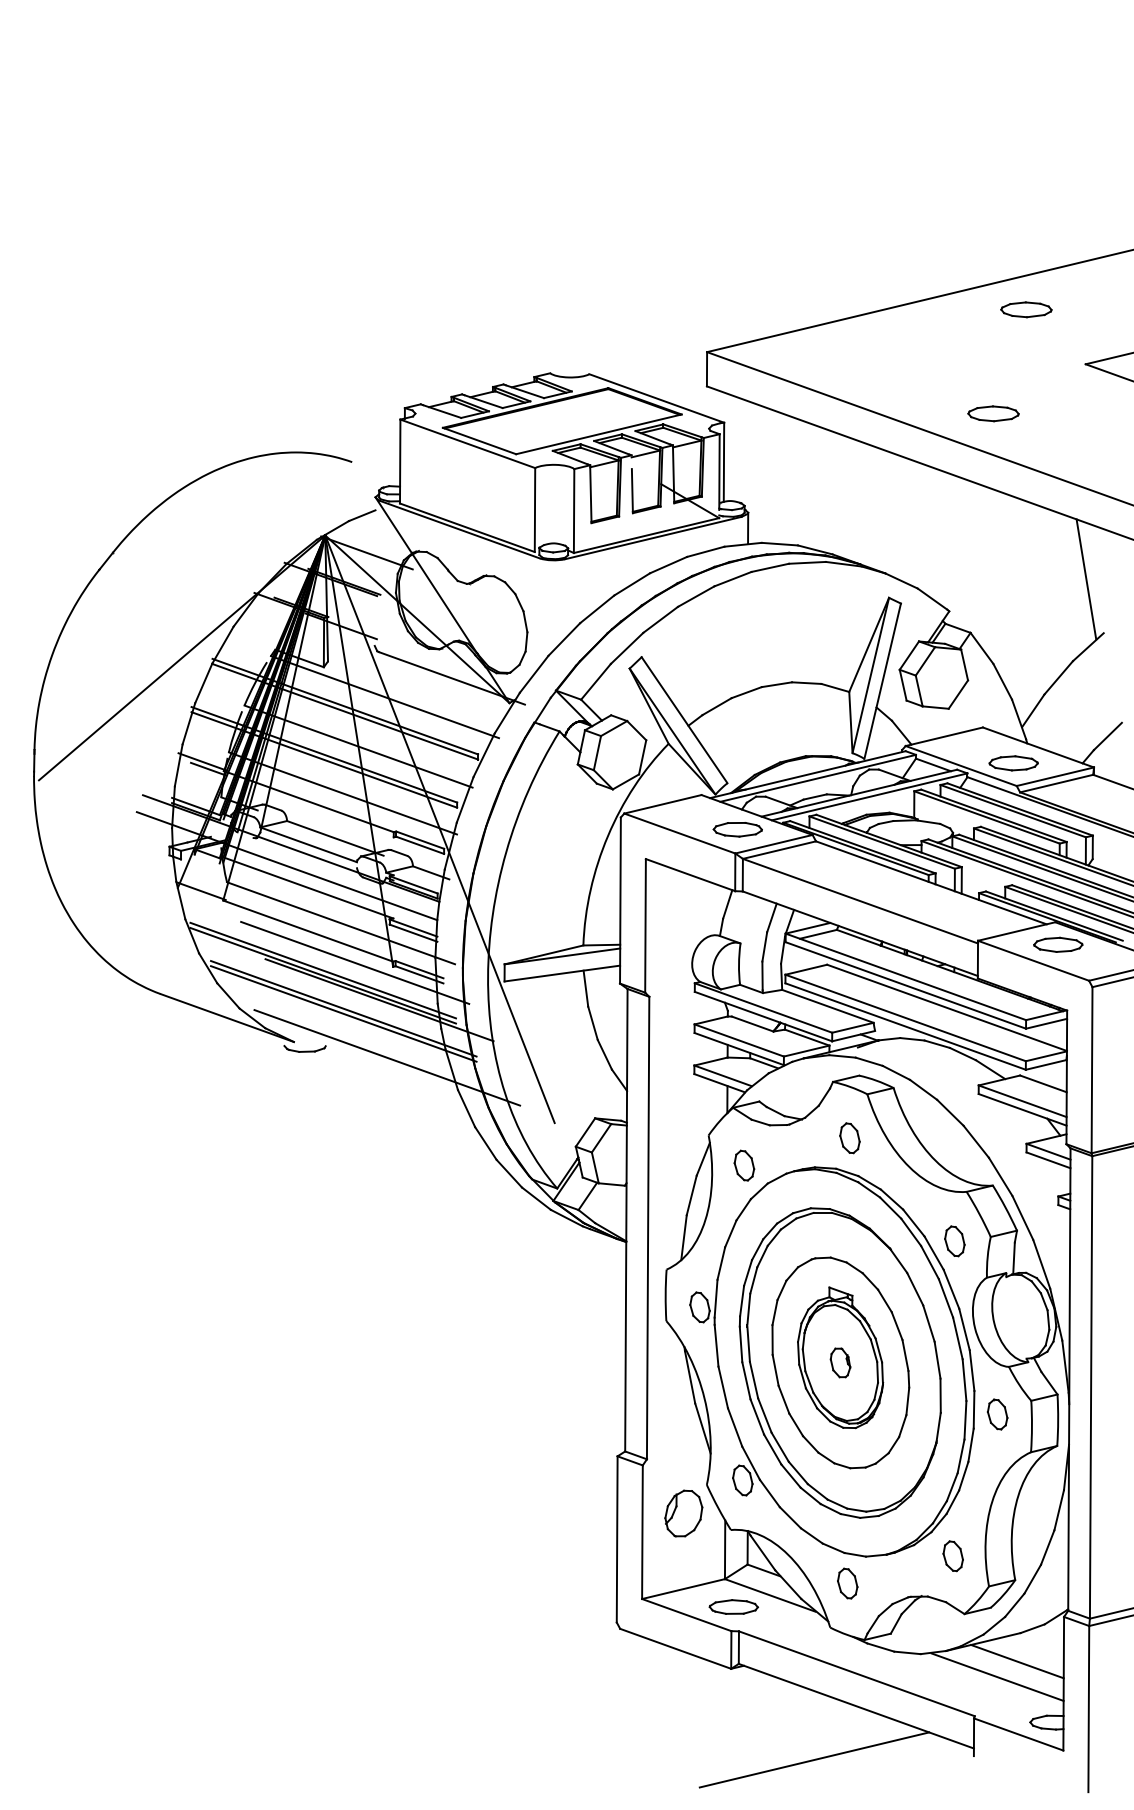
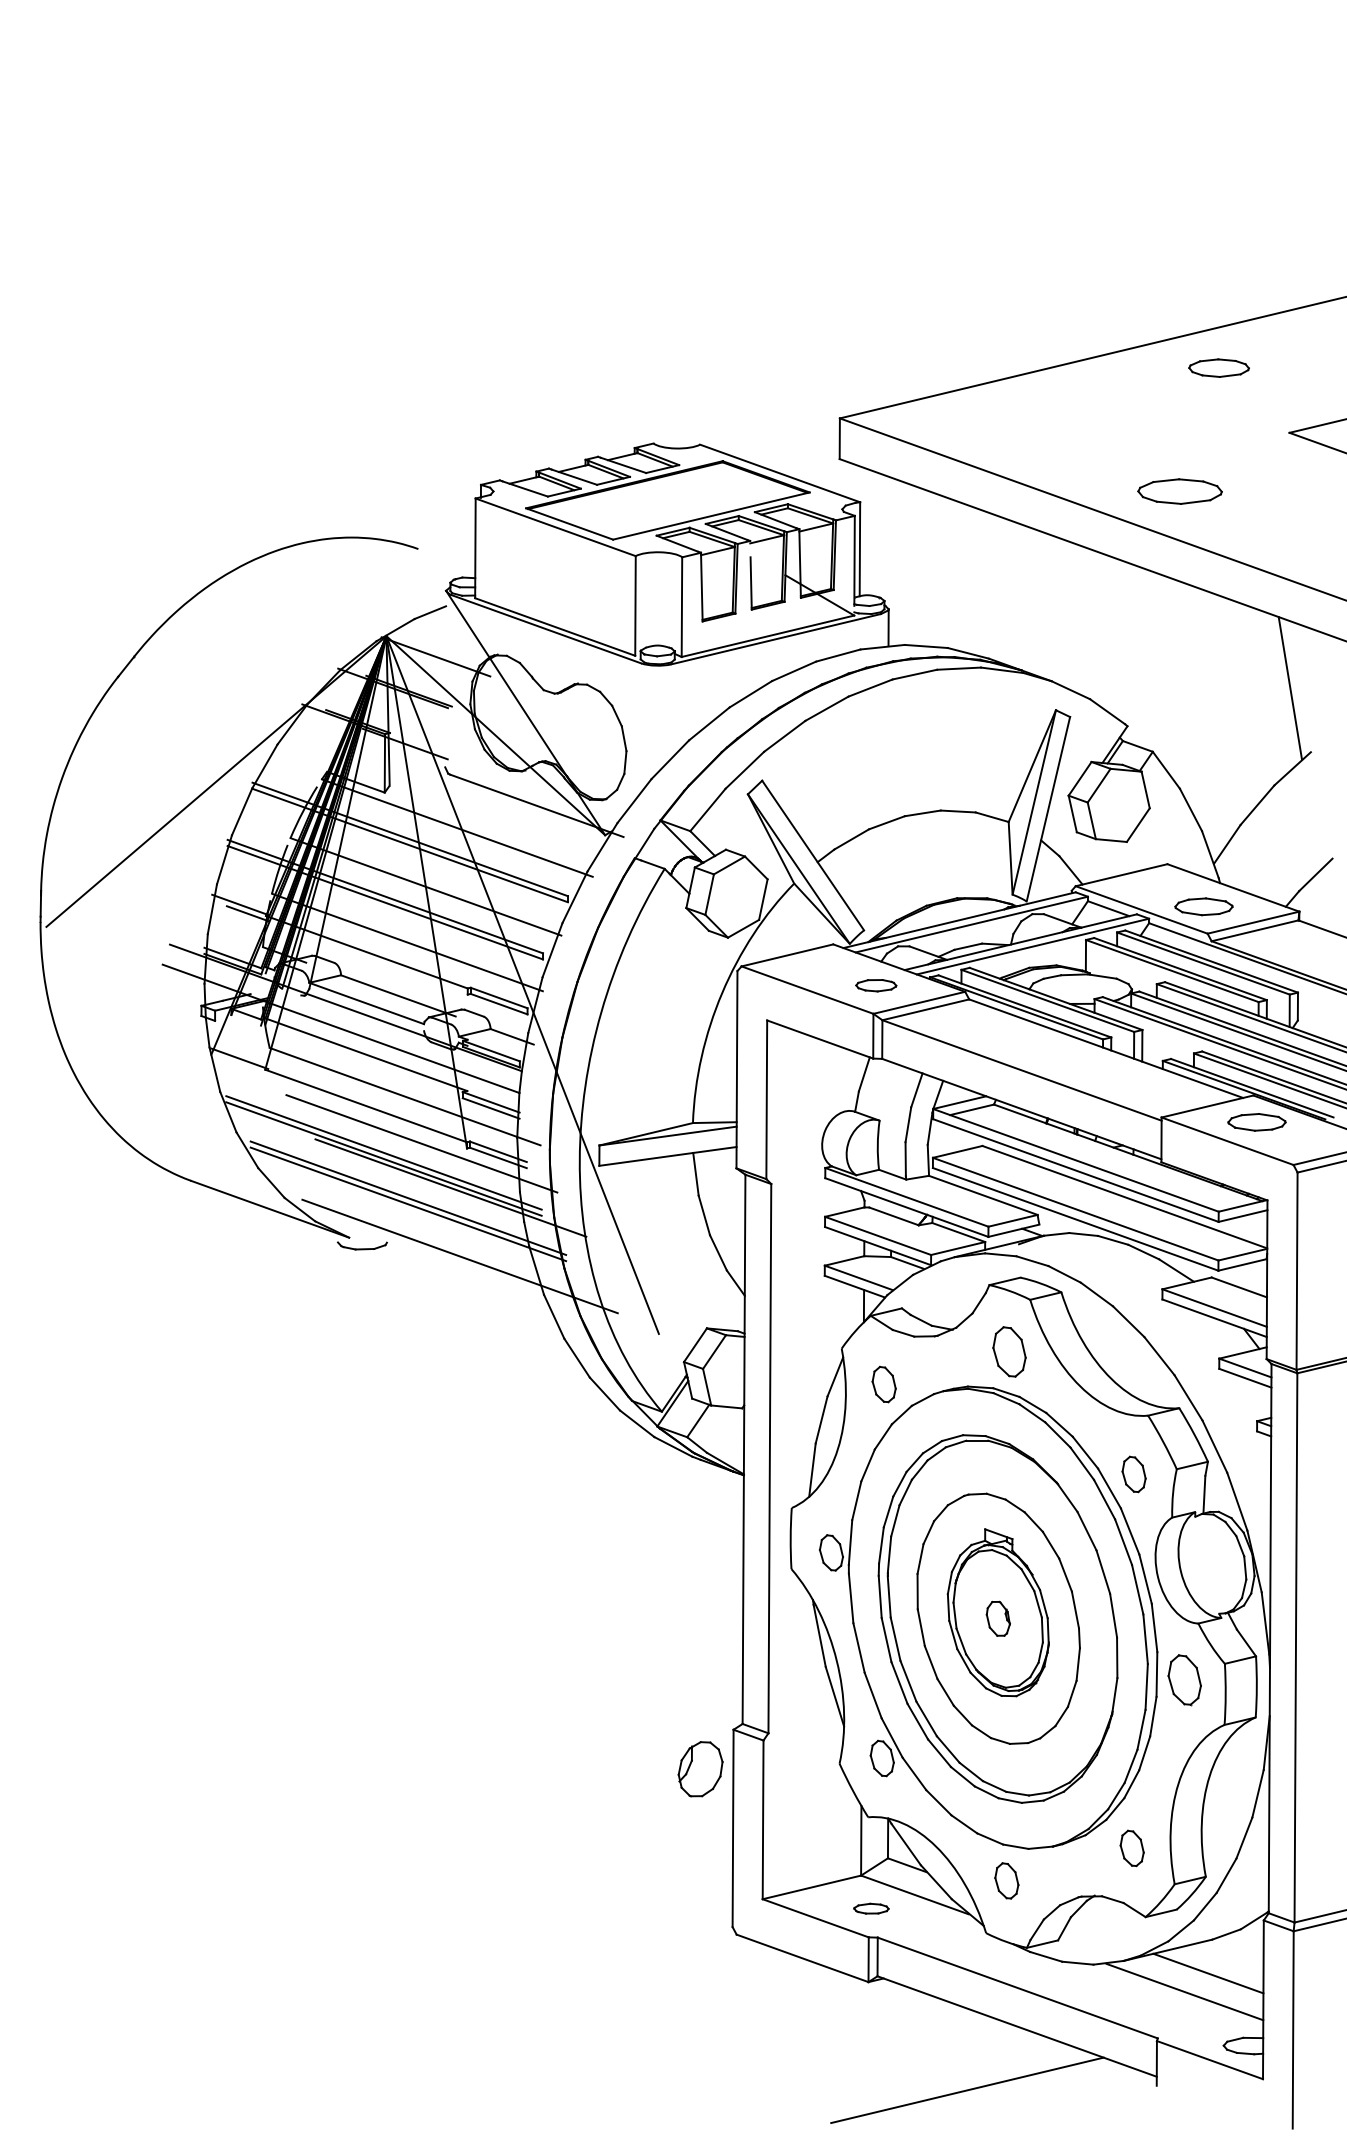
part: (993, 413) -> (1180, 491), size x1.4
part: (737, 829) -> (875, 985), size x0.7
part: (849, 1138) -> (1008, 1352), size x1.4
part: (997, 1414) -> (1184, 1680), size x1.4
part: (683, 1513) -> (700, 1769), moved
part: (733, 1606) -> (871, 1908), size x0.6

